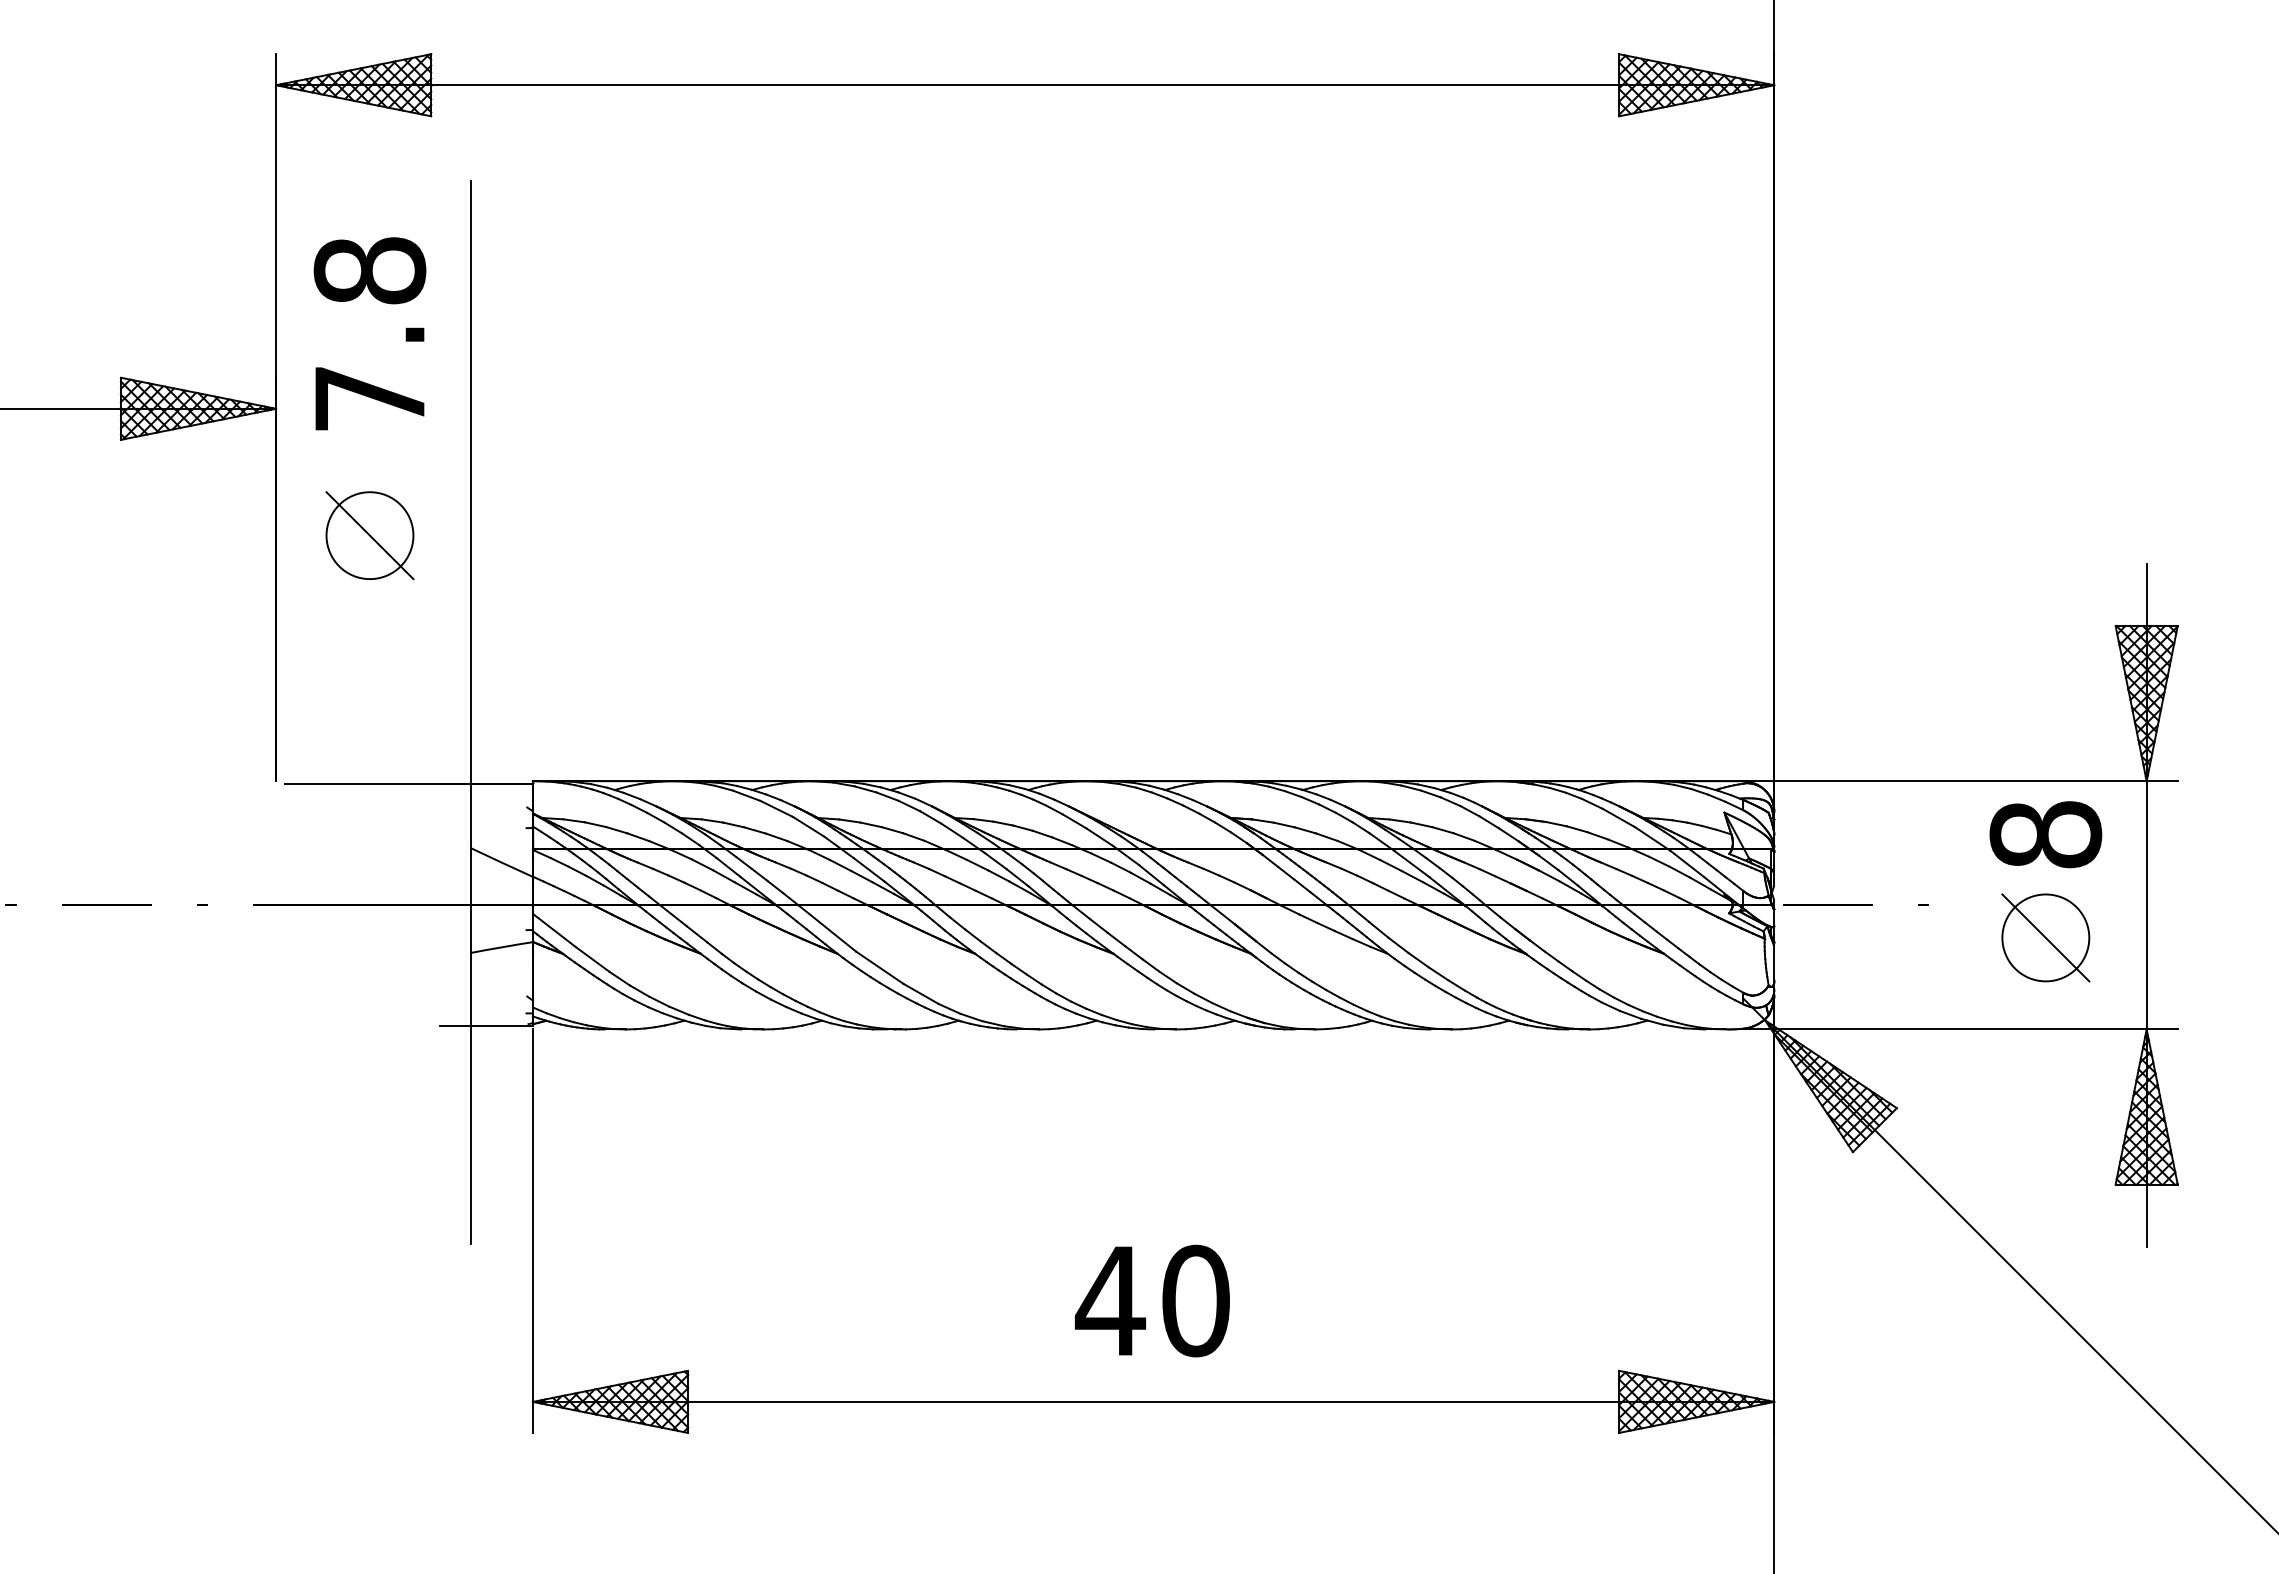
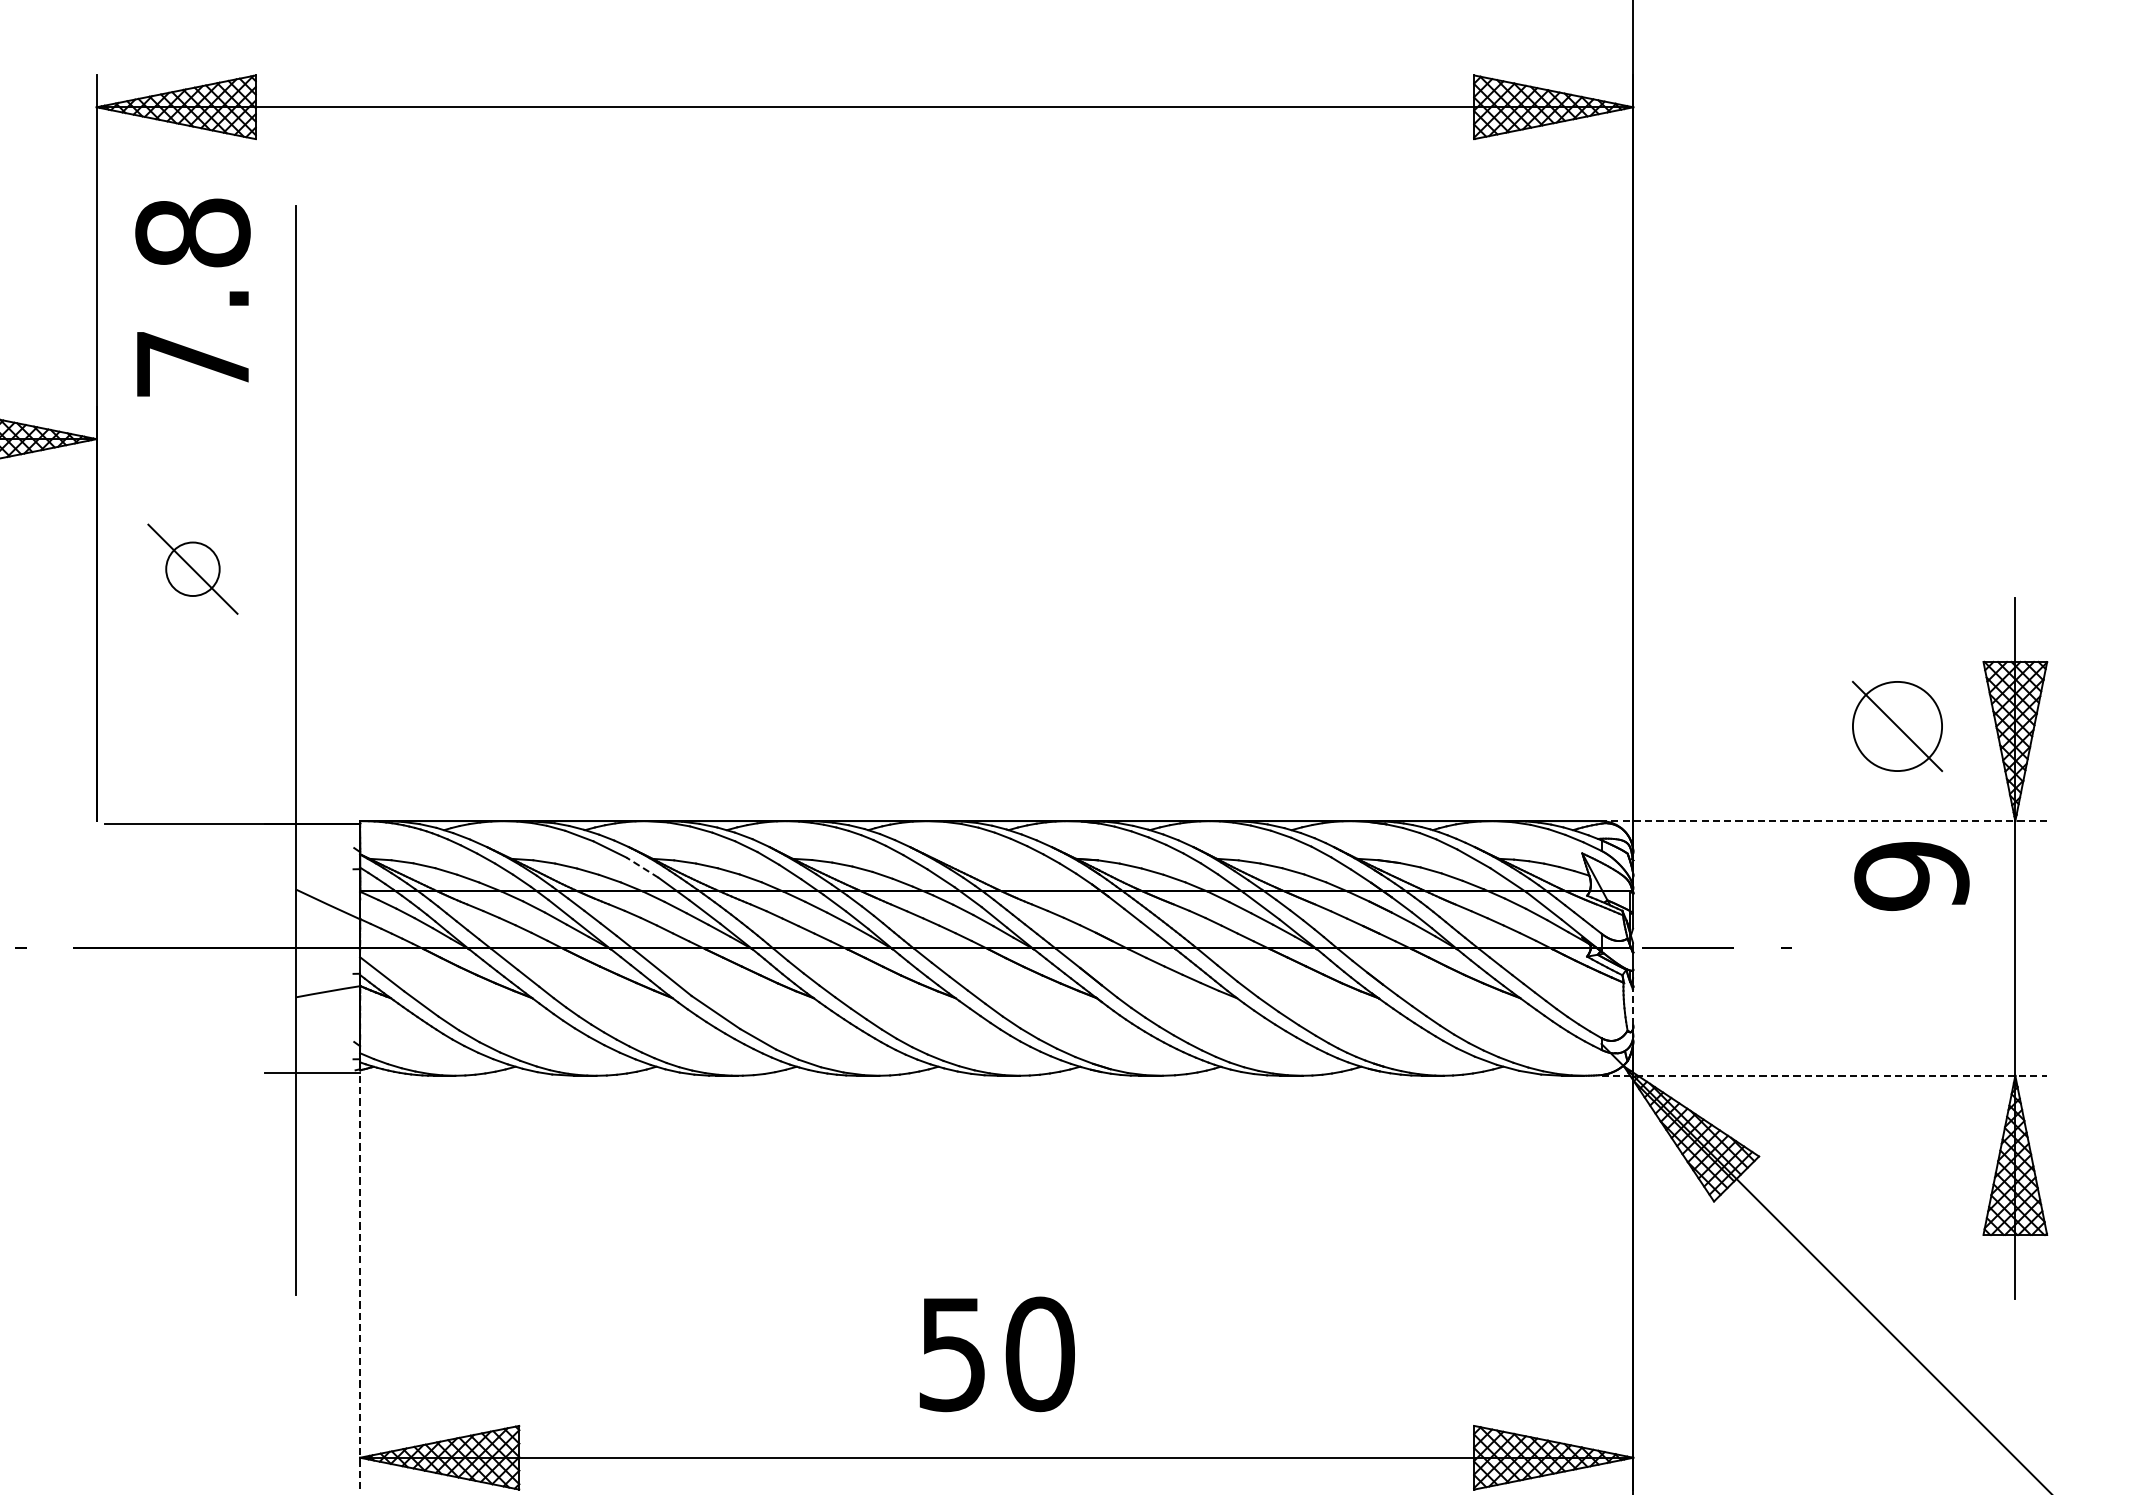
text: (369, 333) -> (192, 297), moved
circle: (369, 535) -> (192, 569), size x0.6
line: (1959, 781) -> (1823, 821), solid -> dashed
line: (808, 826) -> (642, 867), solid -> dashed
text: (2045, 834) -> (1911, 875), 8 -> 9
part: (2045, 937) -> (1897, 726), moved
line: (1774, 962) -> (1633, 1007), solid -> dashed
line: (1960, 1029) -> (1824, 1075), solid -> dashed
line: (532, 1231) -> (359, 1282), solid -> dashed
text: (1110, 1301) -> (952, 1354), 40 -> 50

